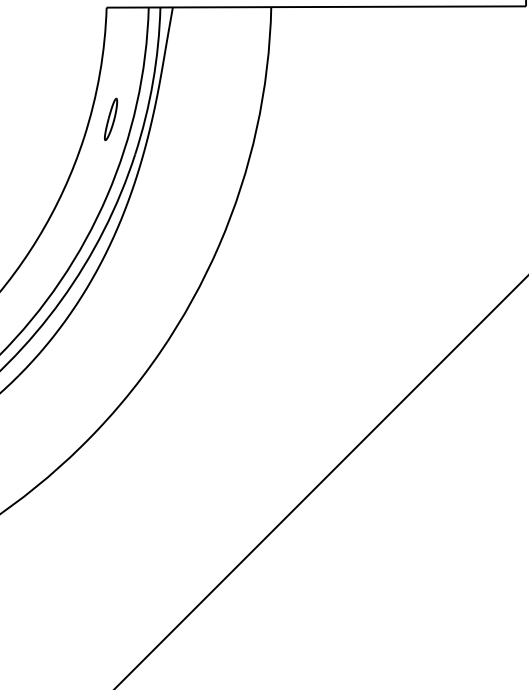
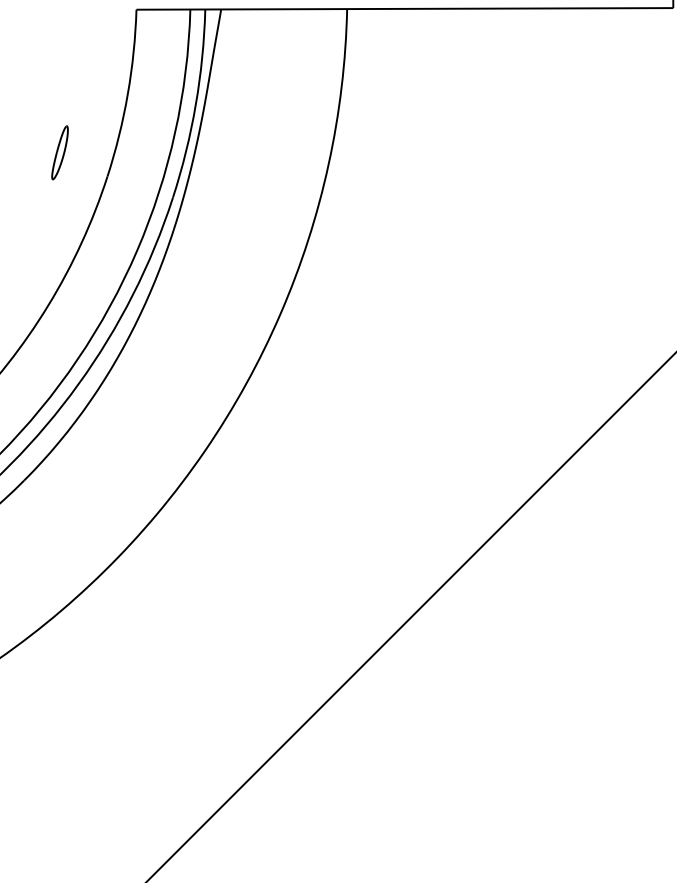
part: (110, 119) -> (59, 152), moved

